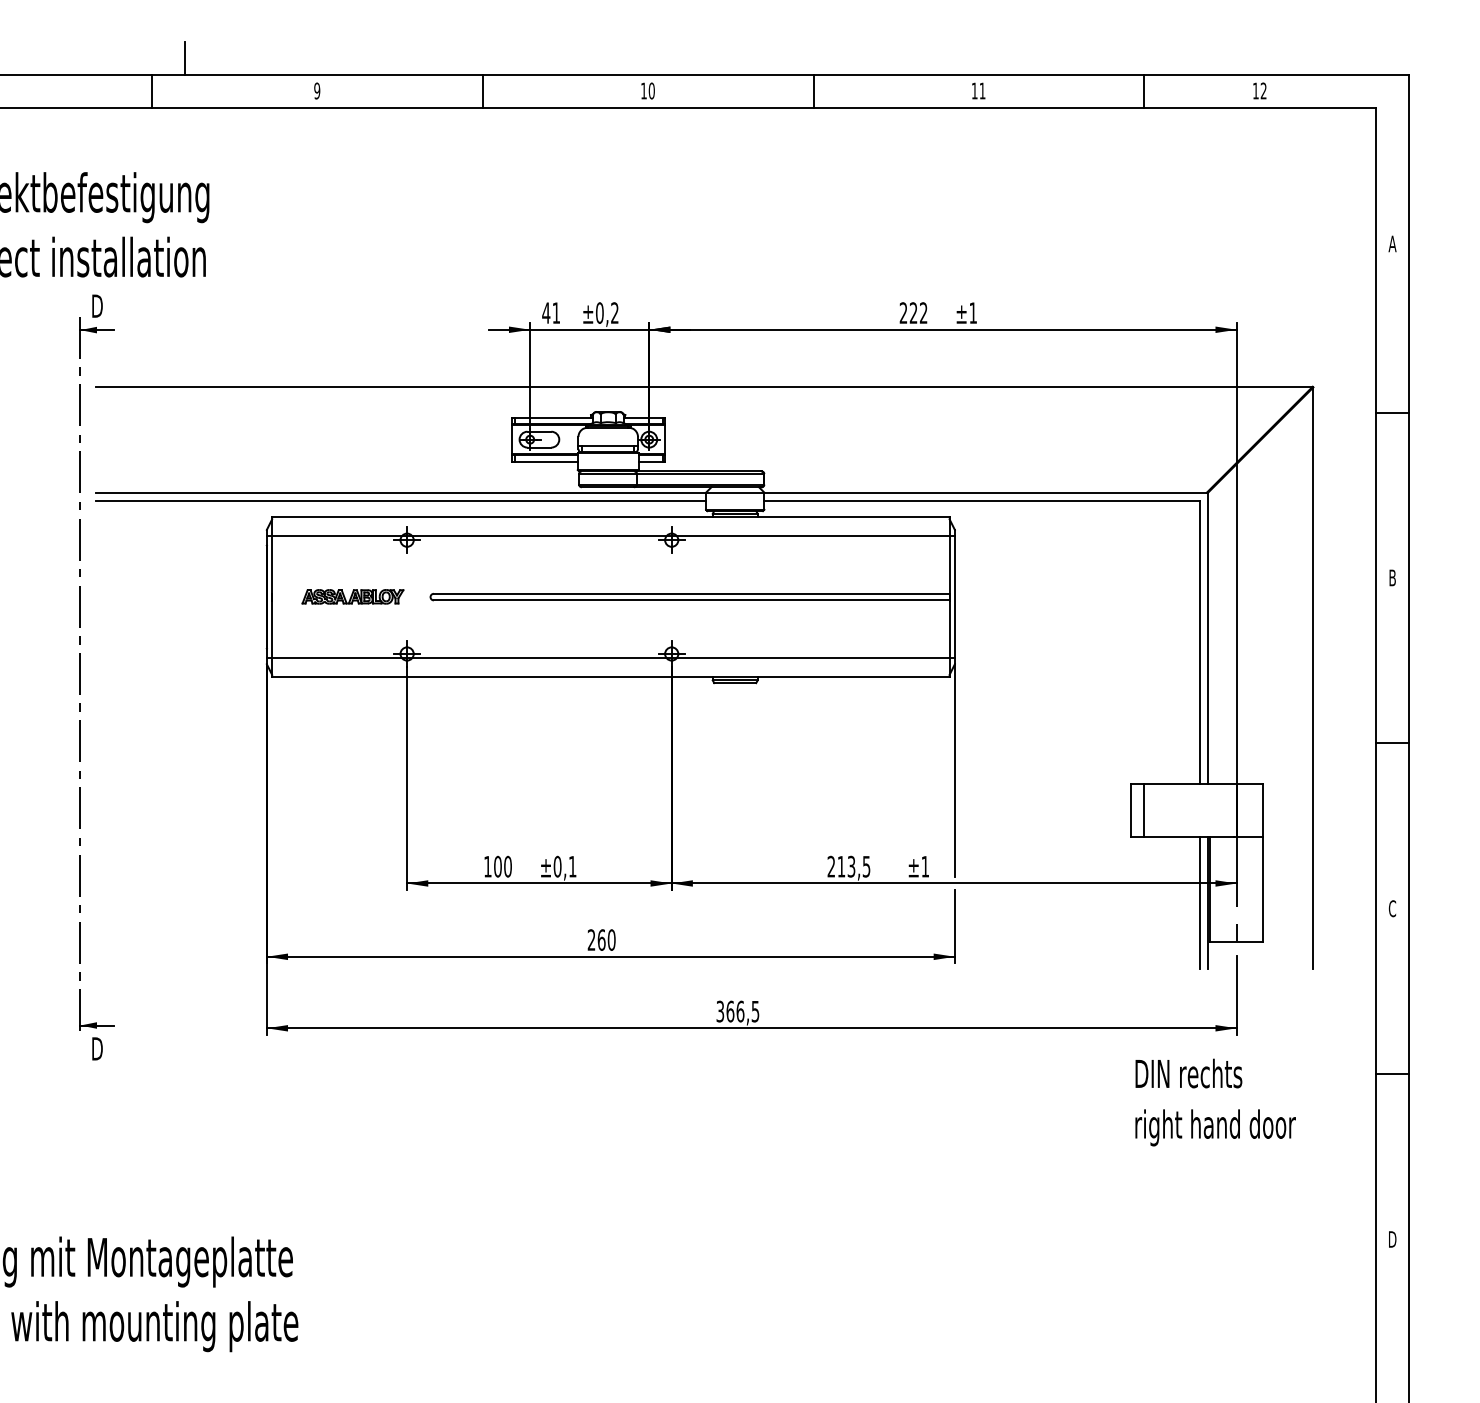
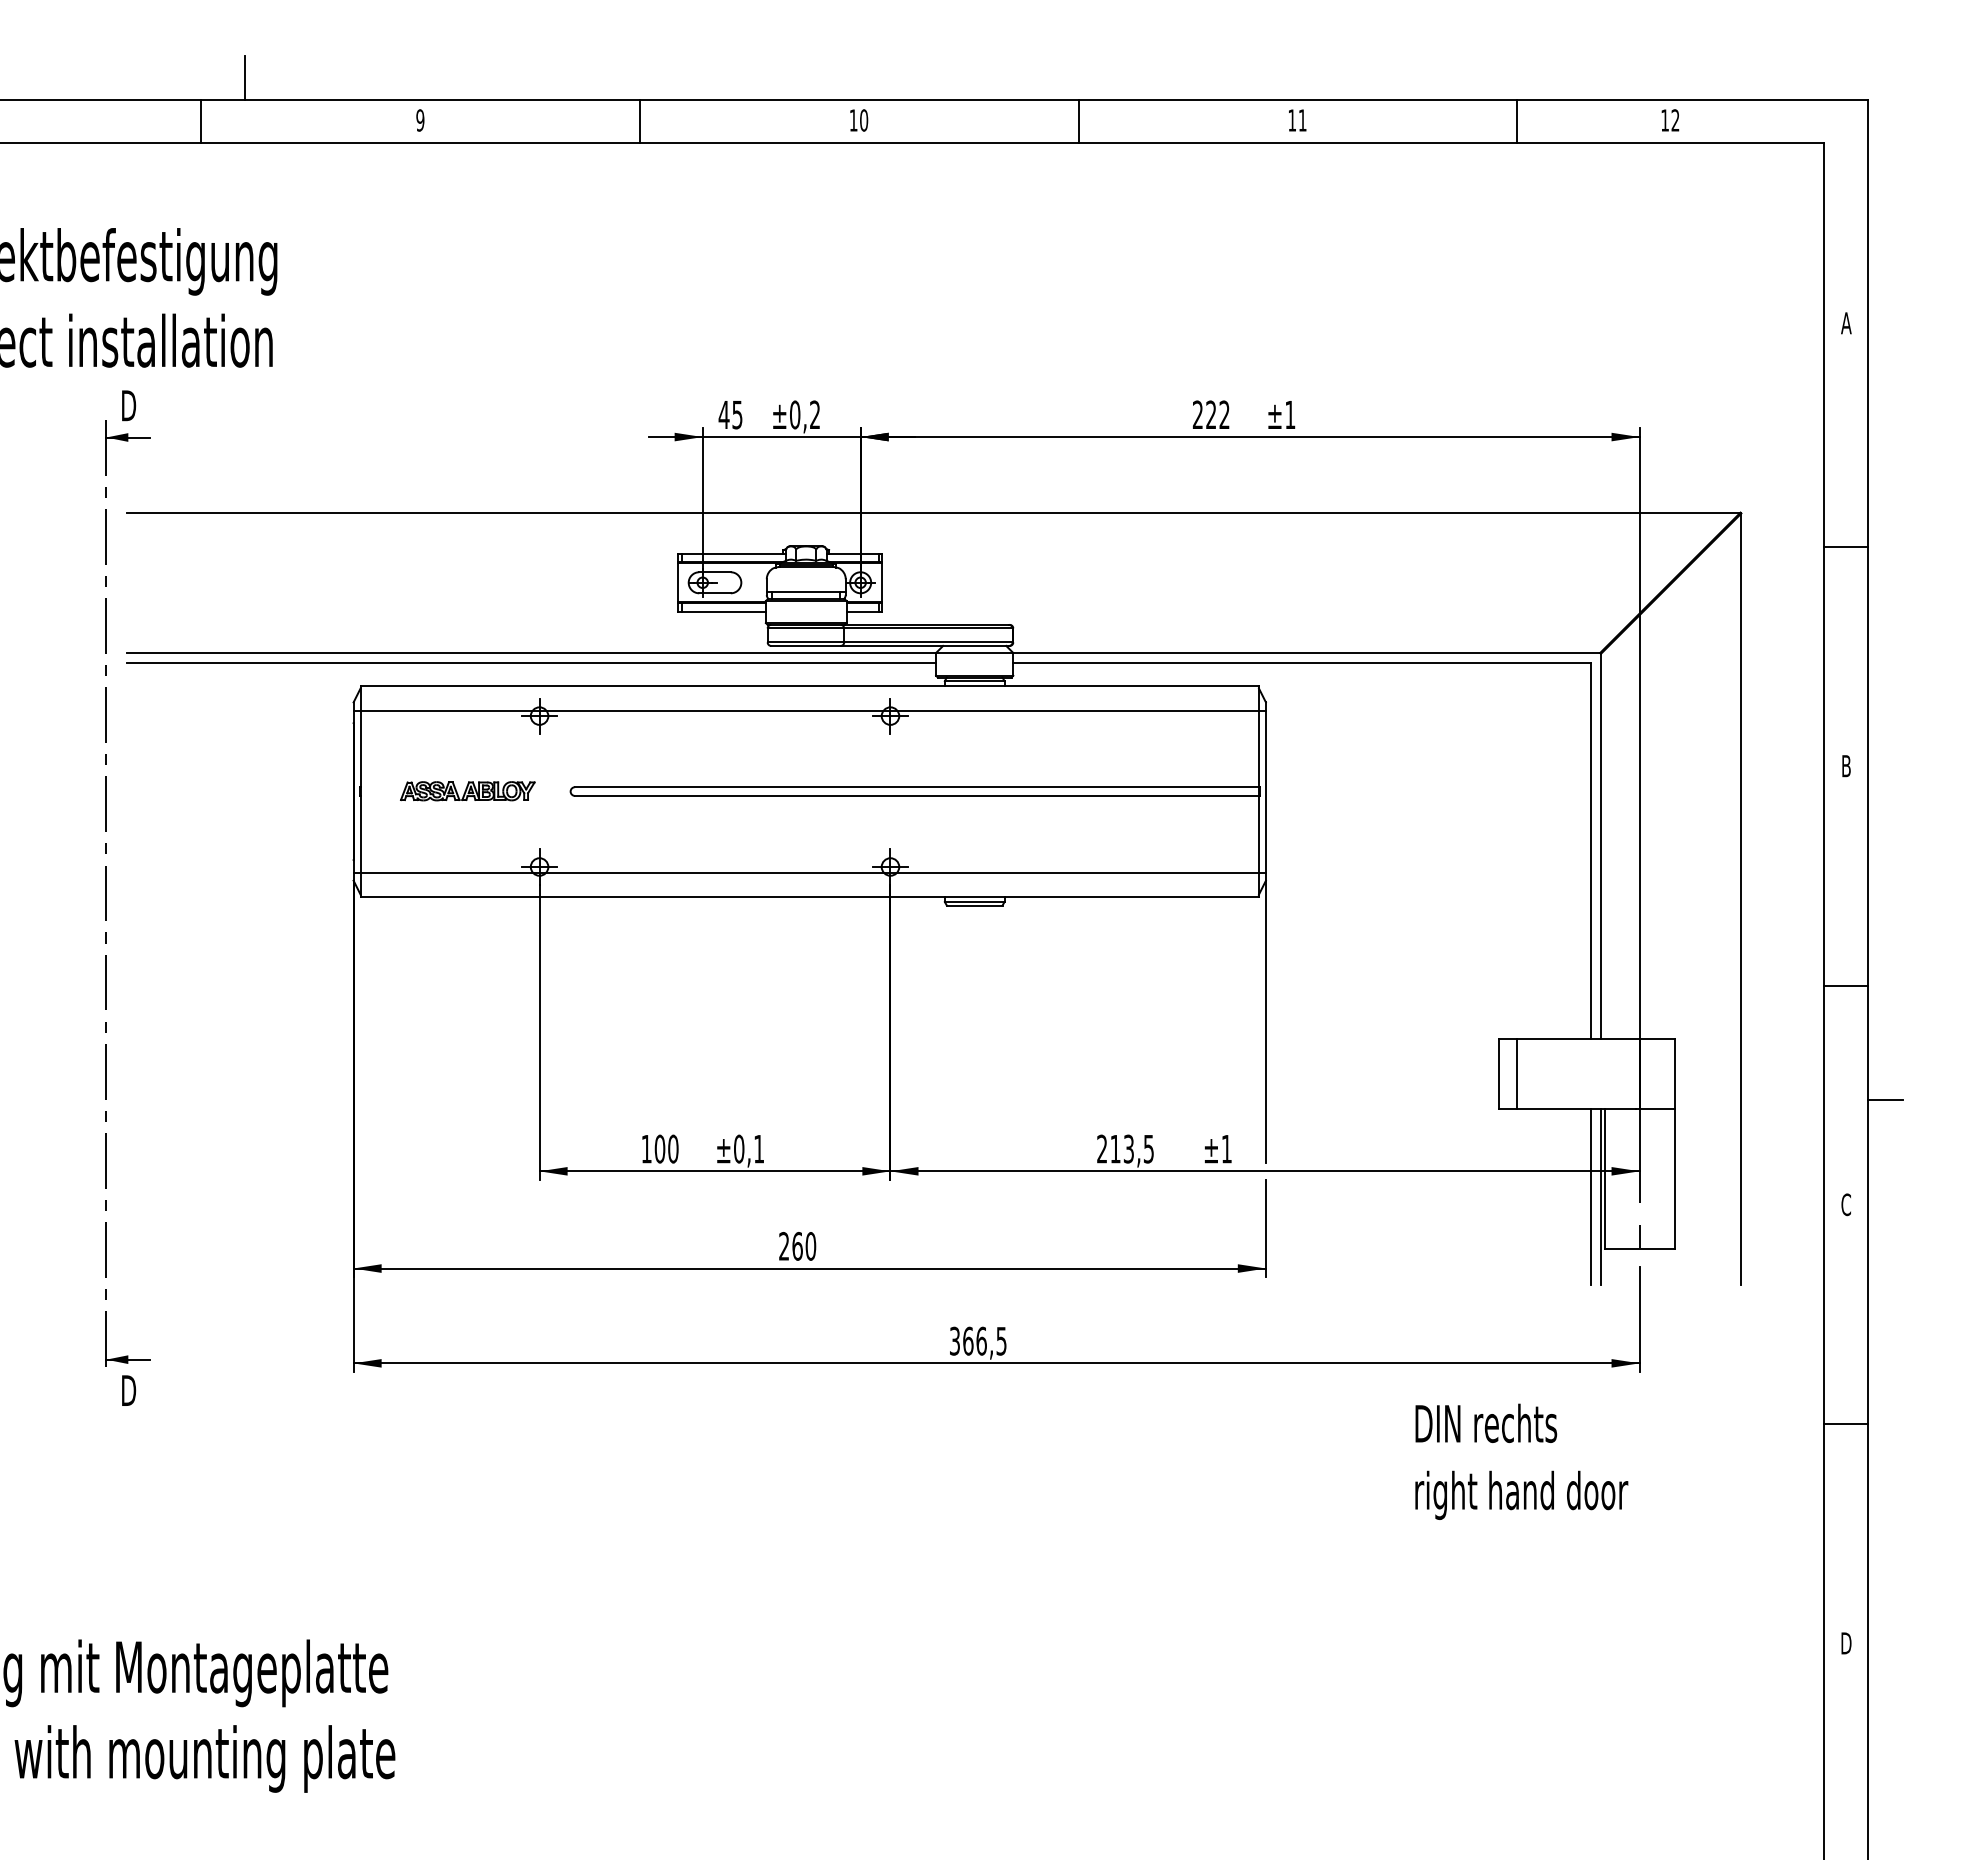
text: (556, 313) -> (737, 415), 41 -> 45
line: (1422, 829) -> (1885, 1099), added
text: (1215, 1102) -> (1521, 1461), moved

